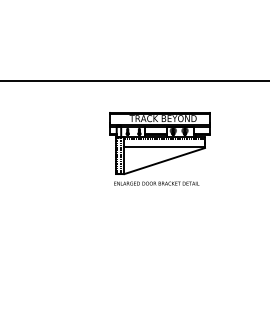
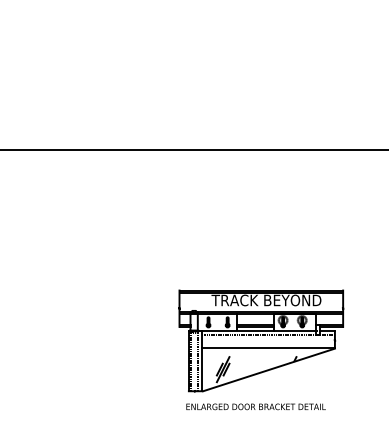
part: (159, 148) -> (260, 349), moved

